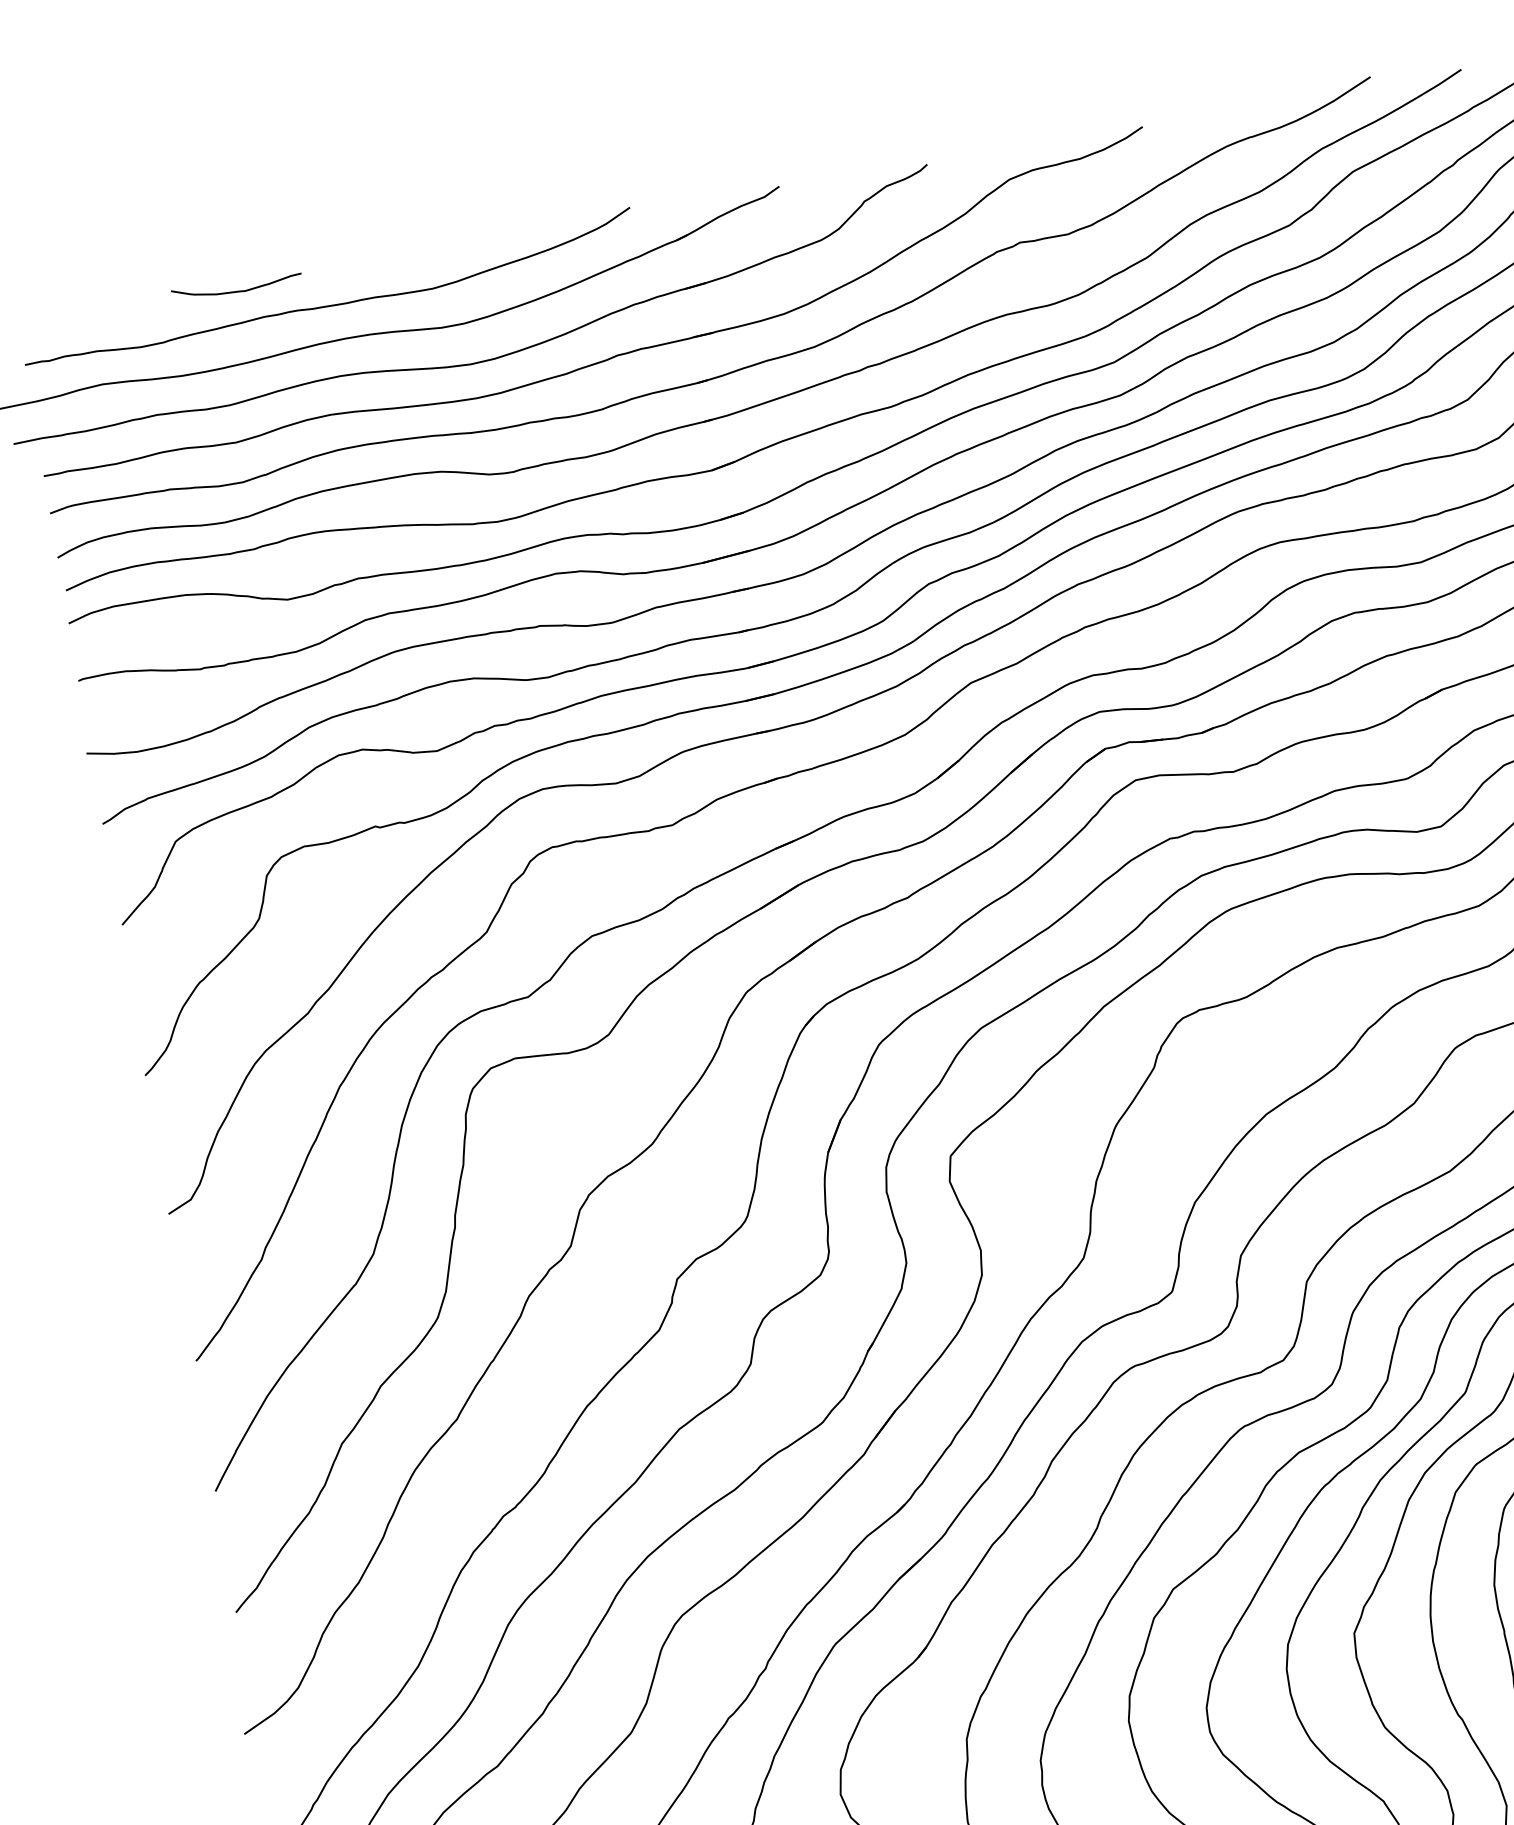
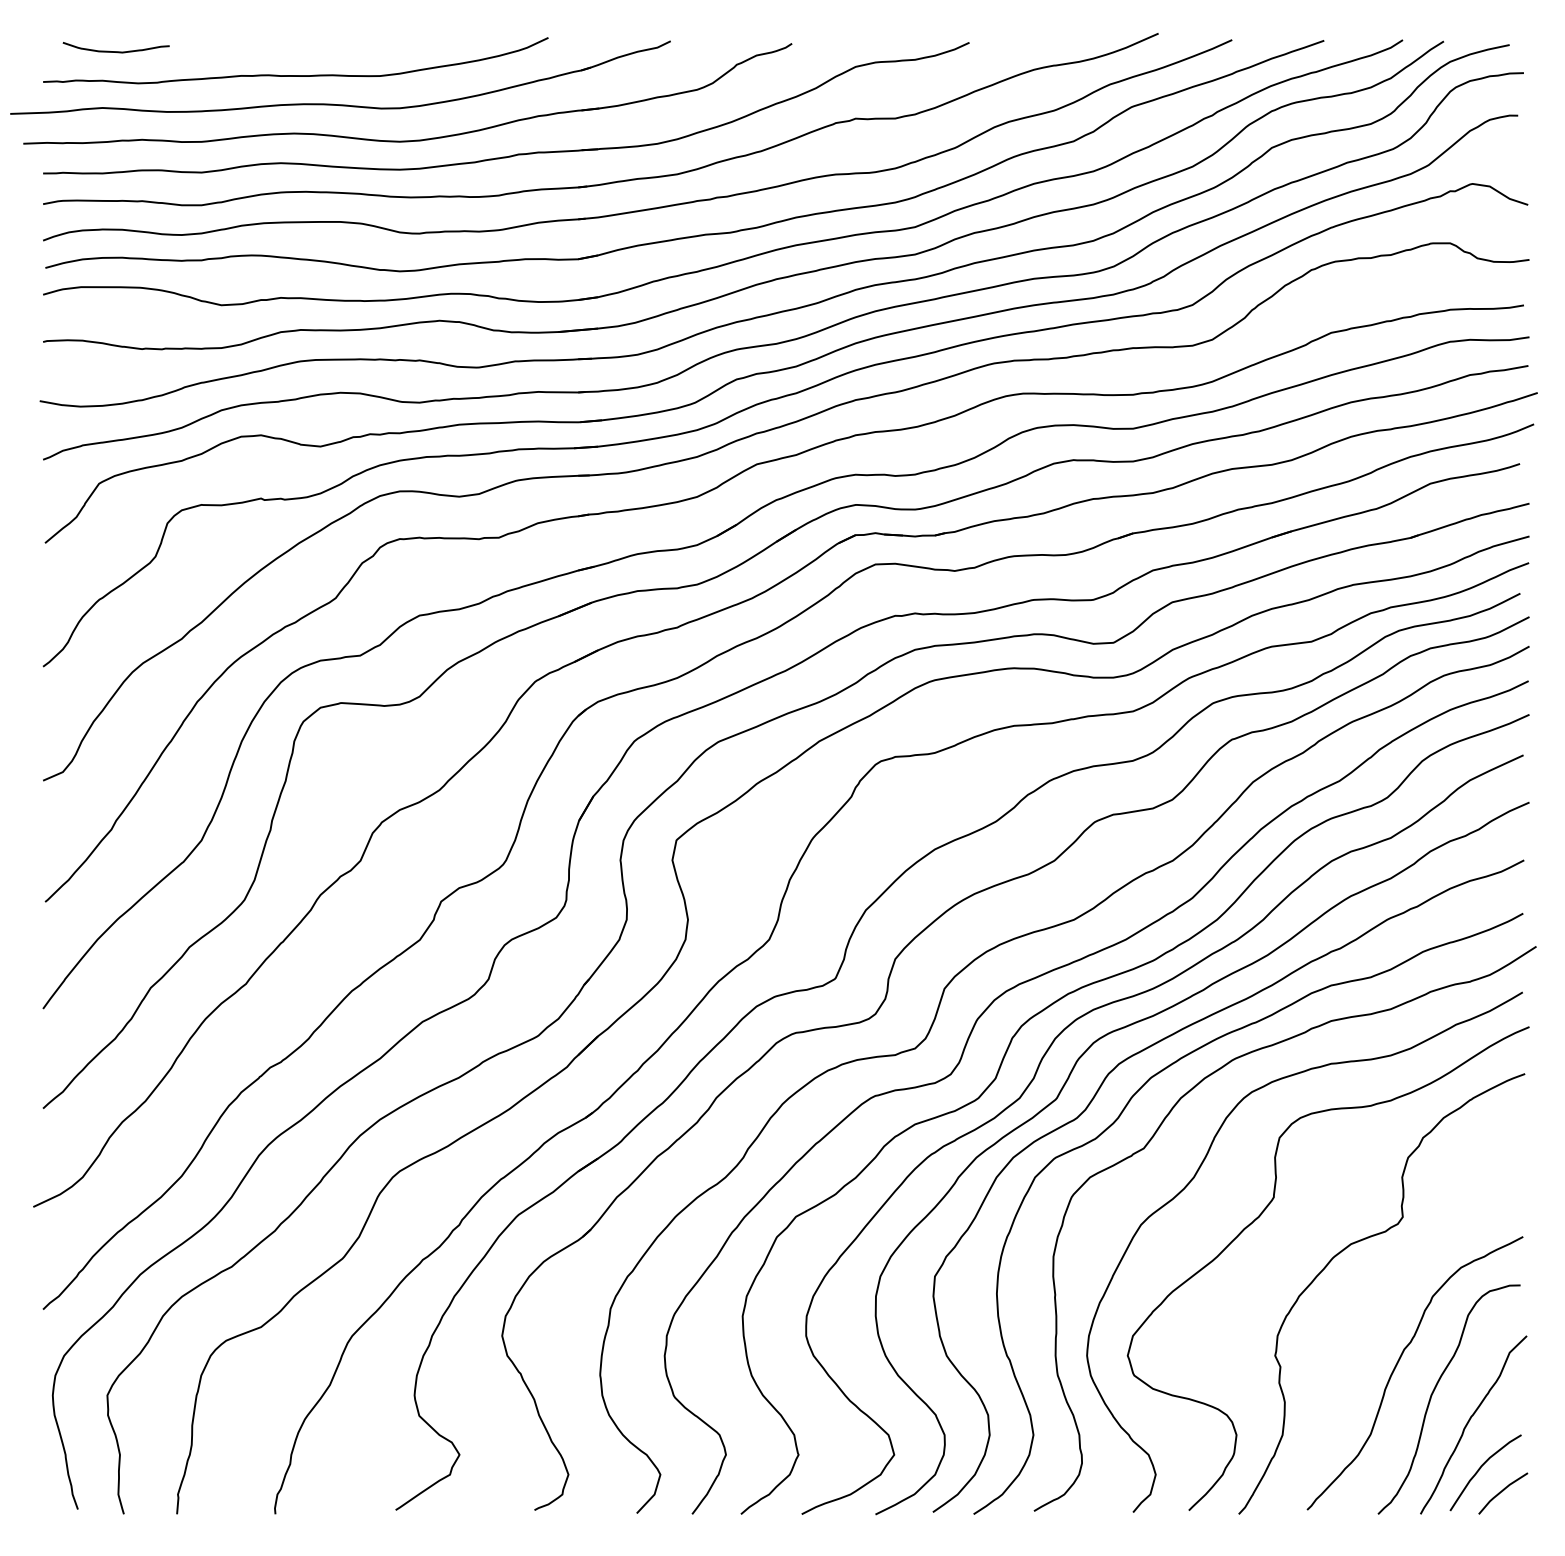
curve: (236, 291) -> (115, 51), moved

